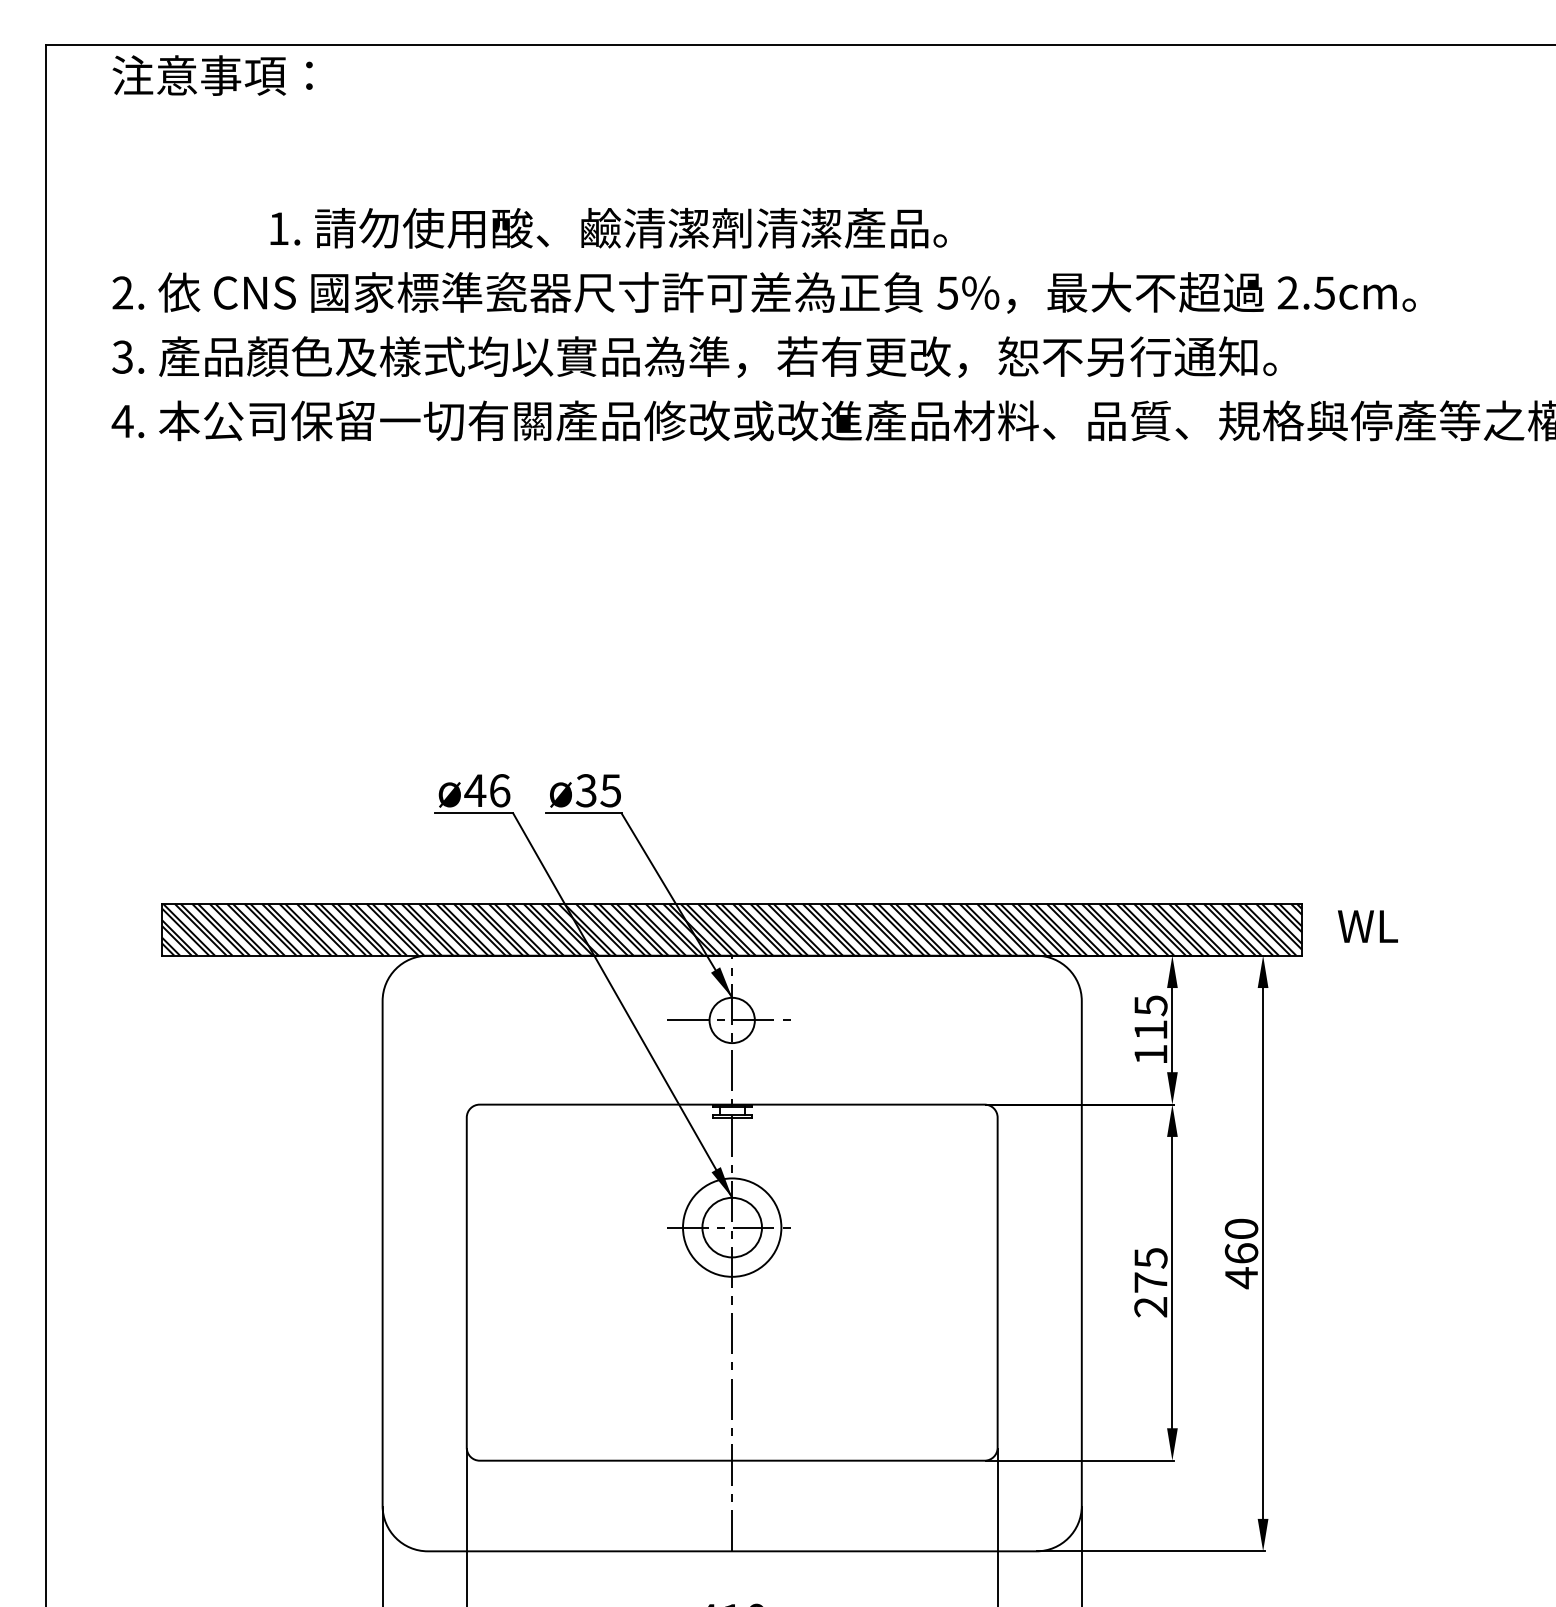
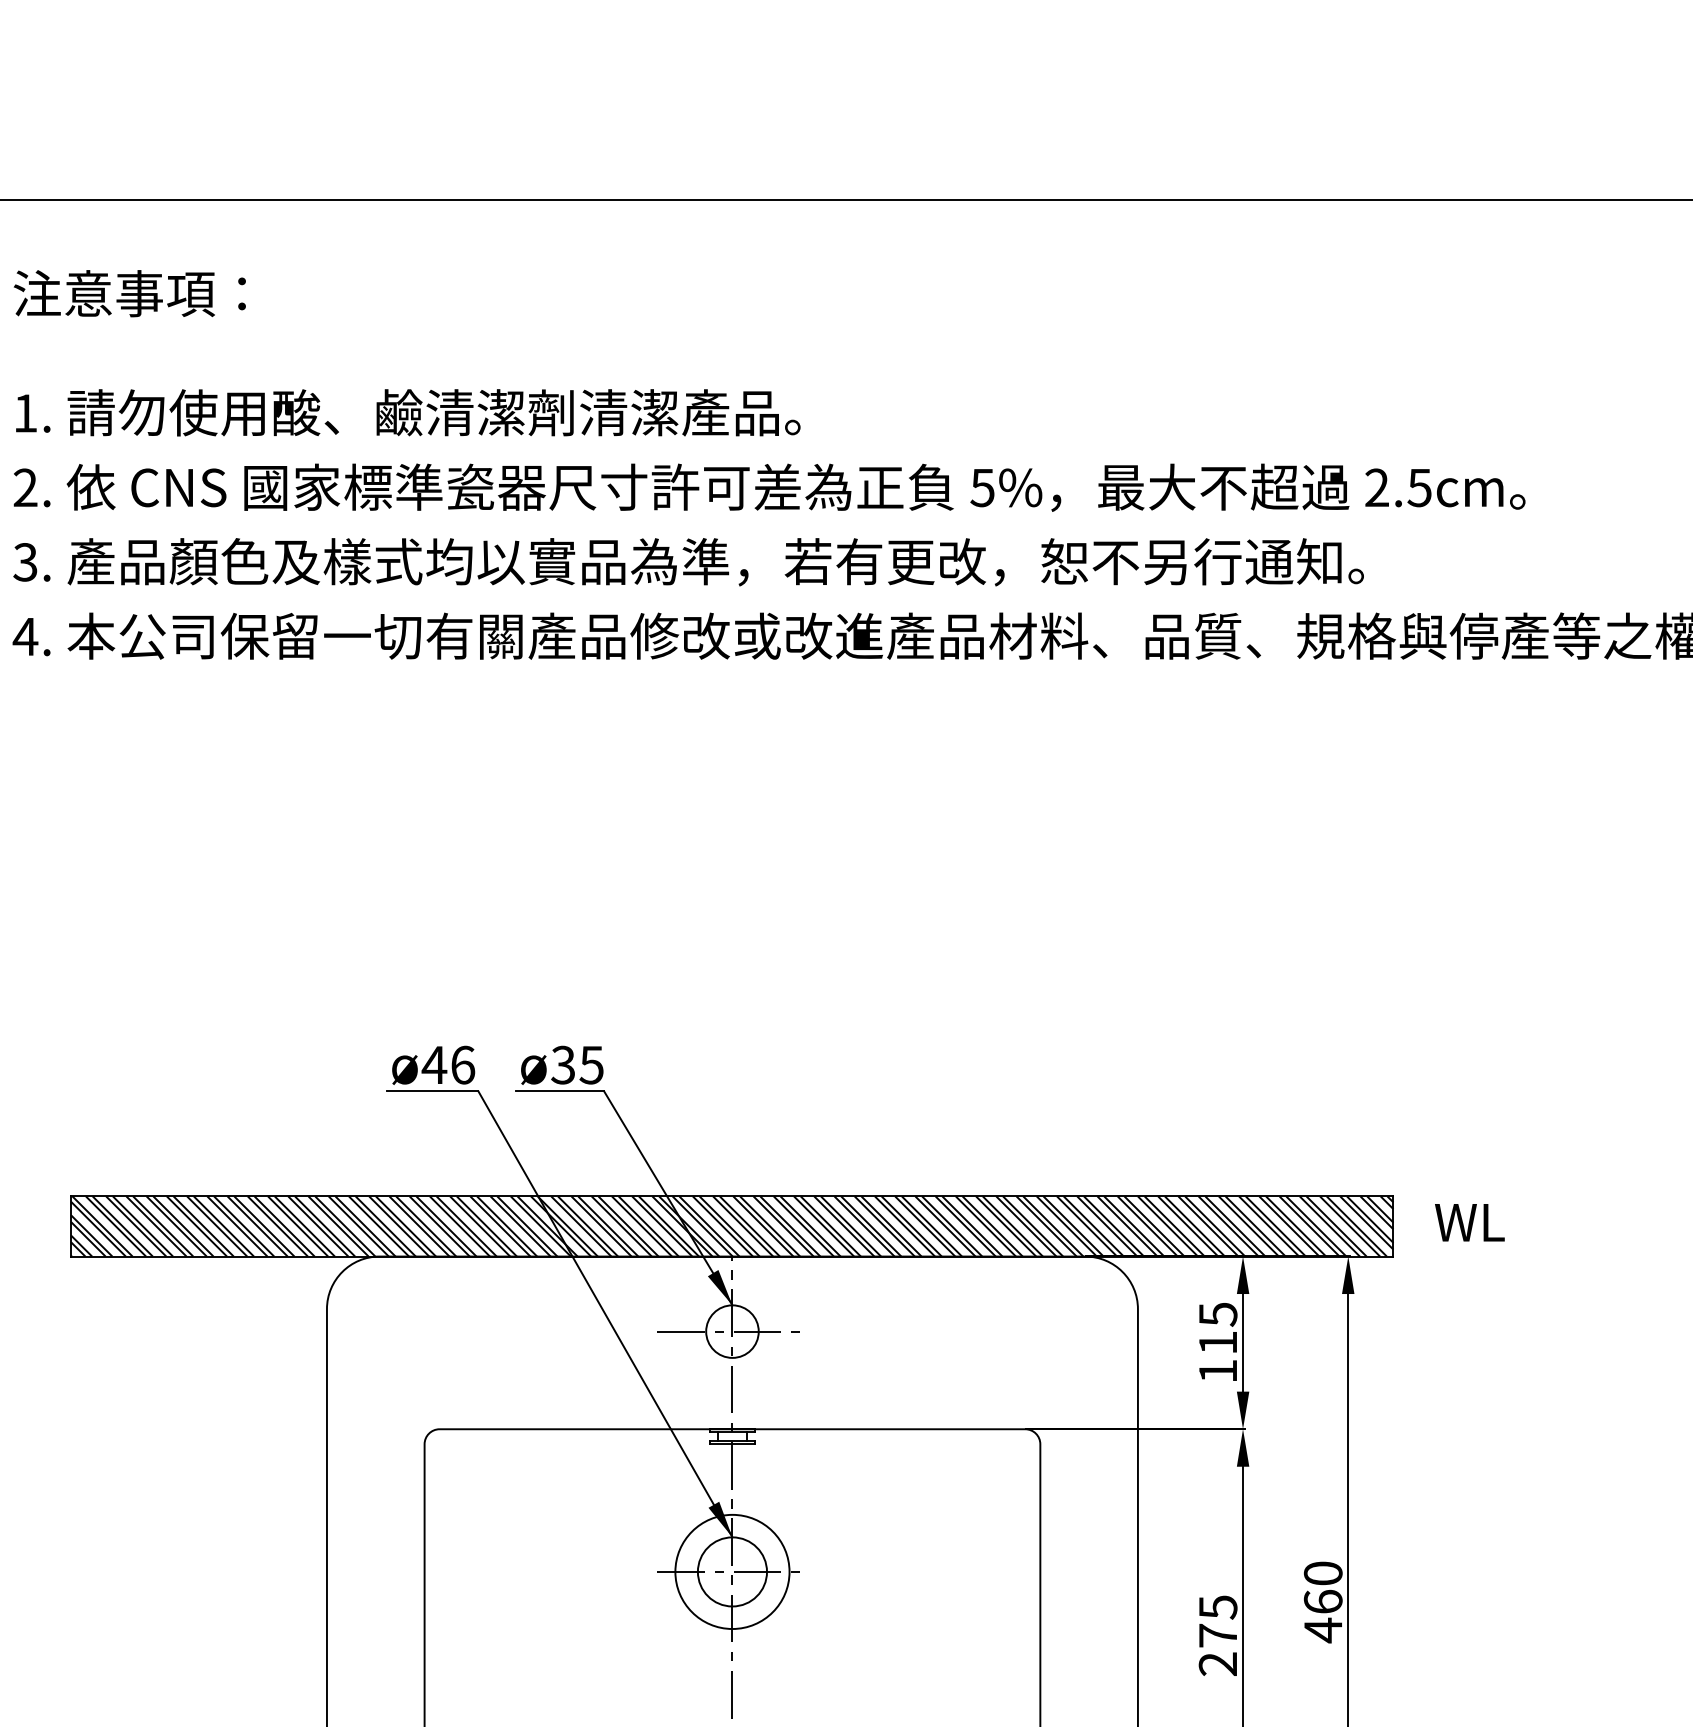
text: (212, 75) -> (129, 293), moved
text: (608, 228) -> (408, 413), moved

